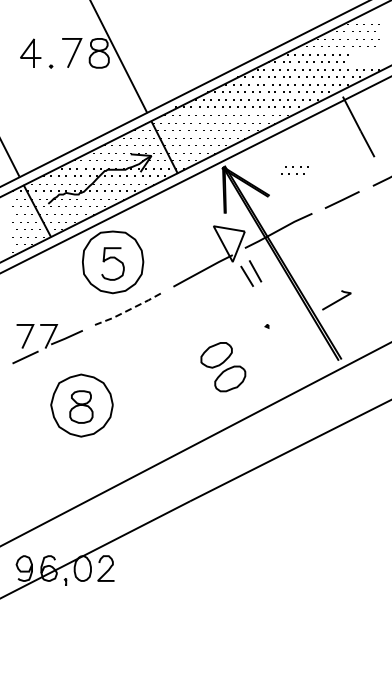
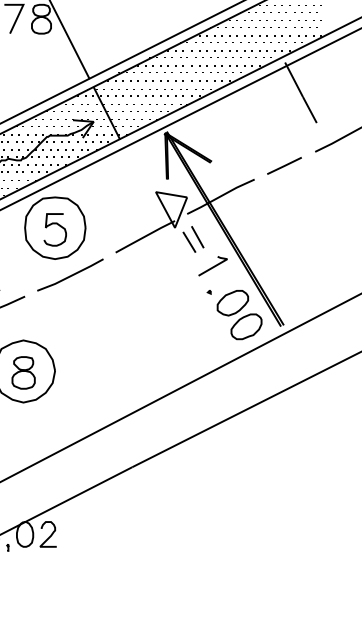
part: (294, 170) -> (307, 24), moved
line: (336, 300) -> (212, 266), moved
line: (129, 310) -> (71, 276), dashed -> solid
part: (223, 367) -> (239, 315), moved

